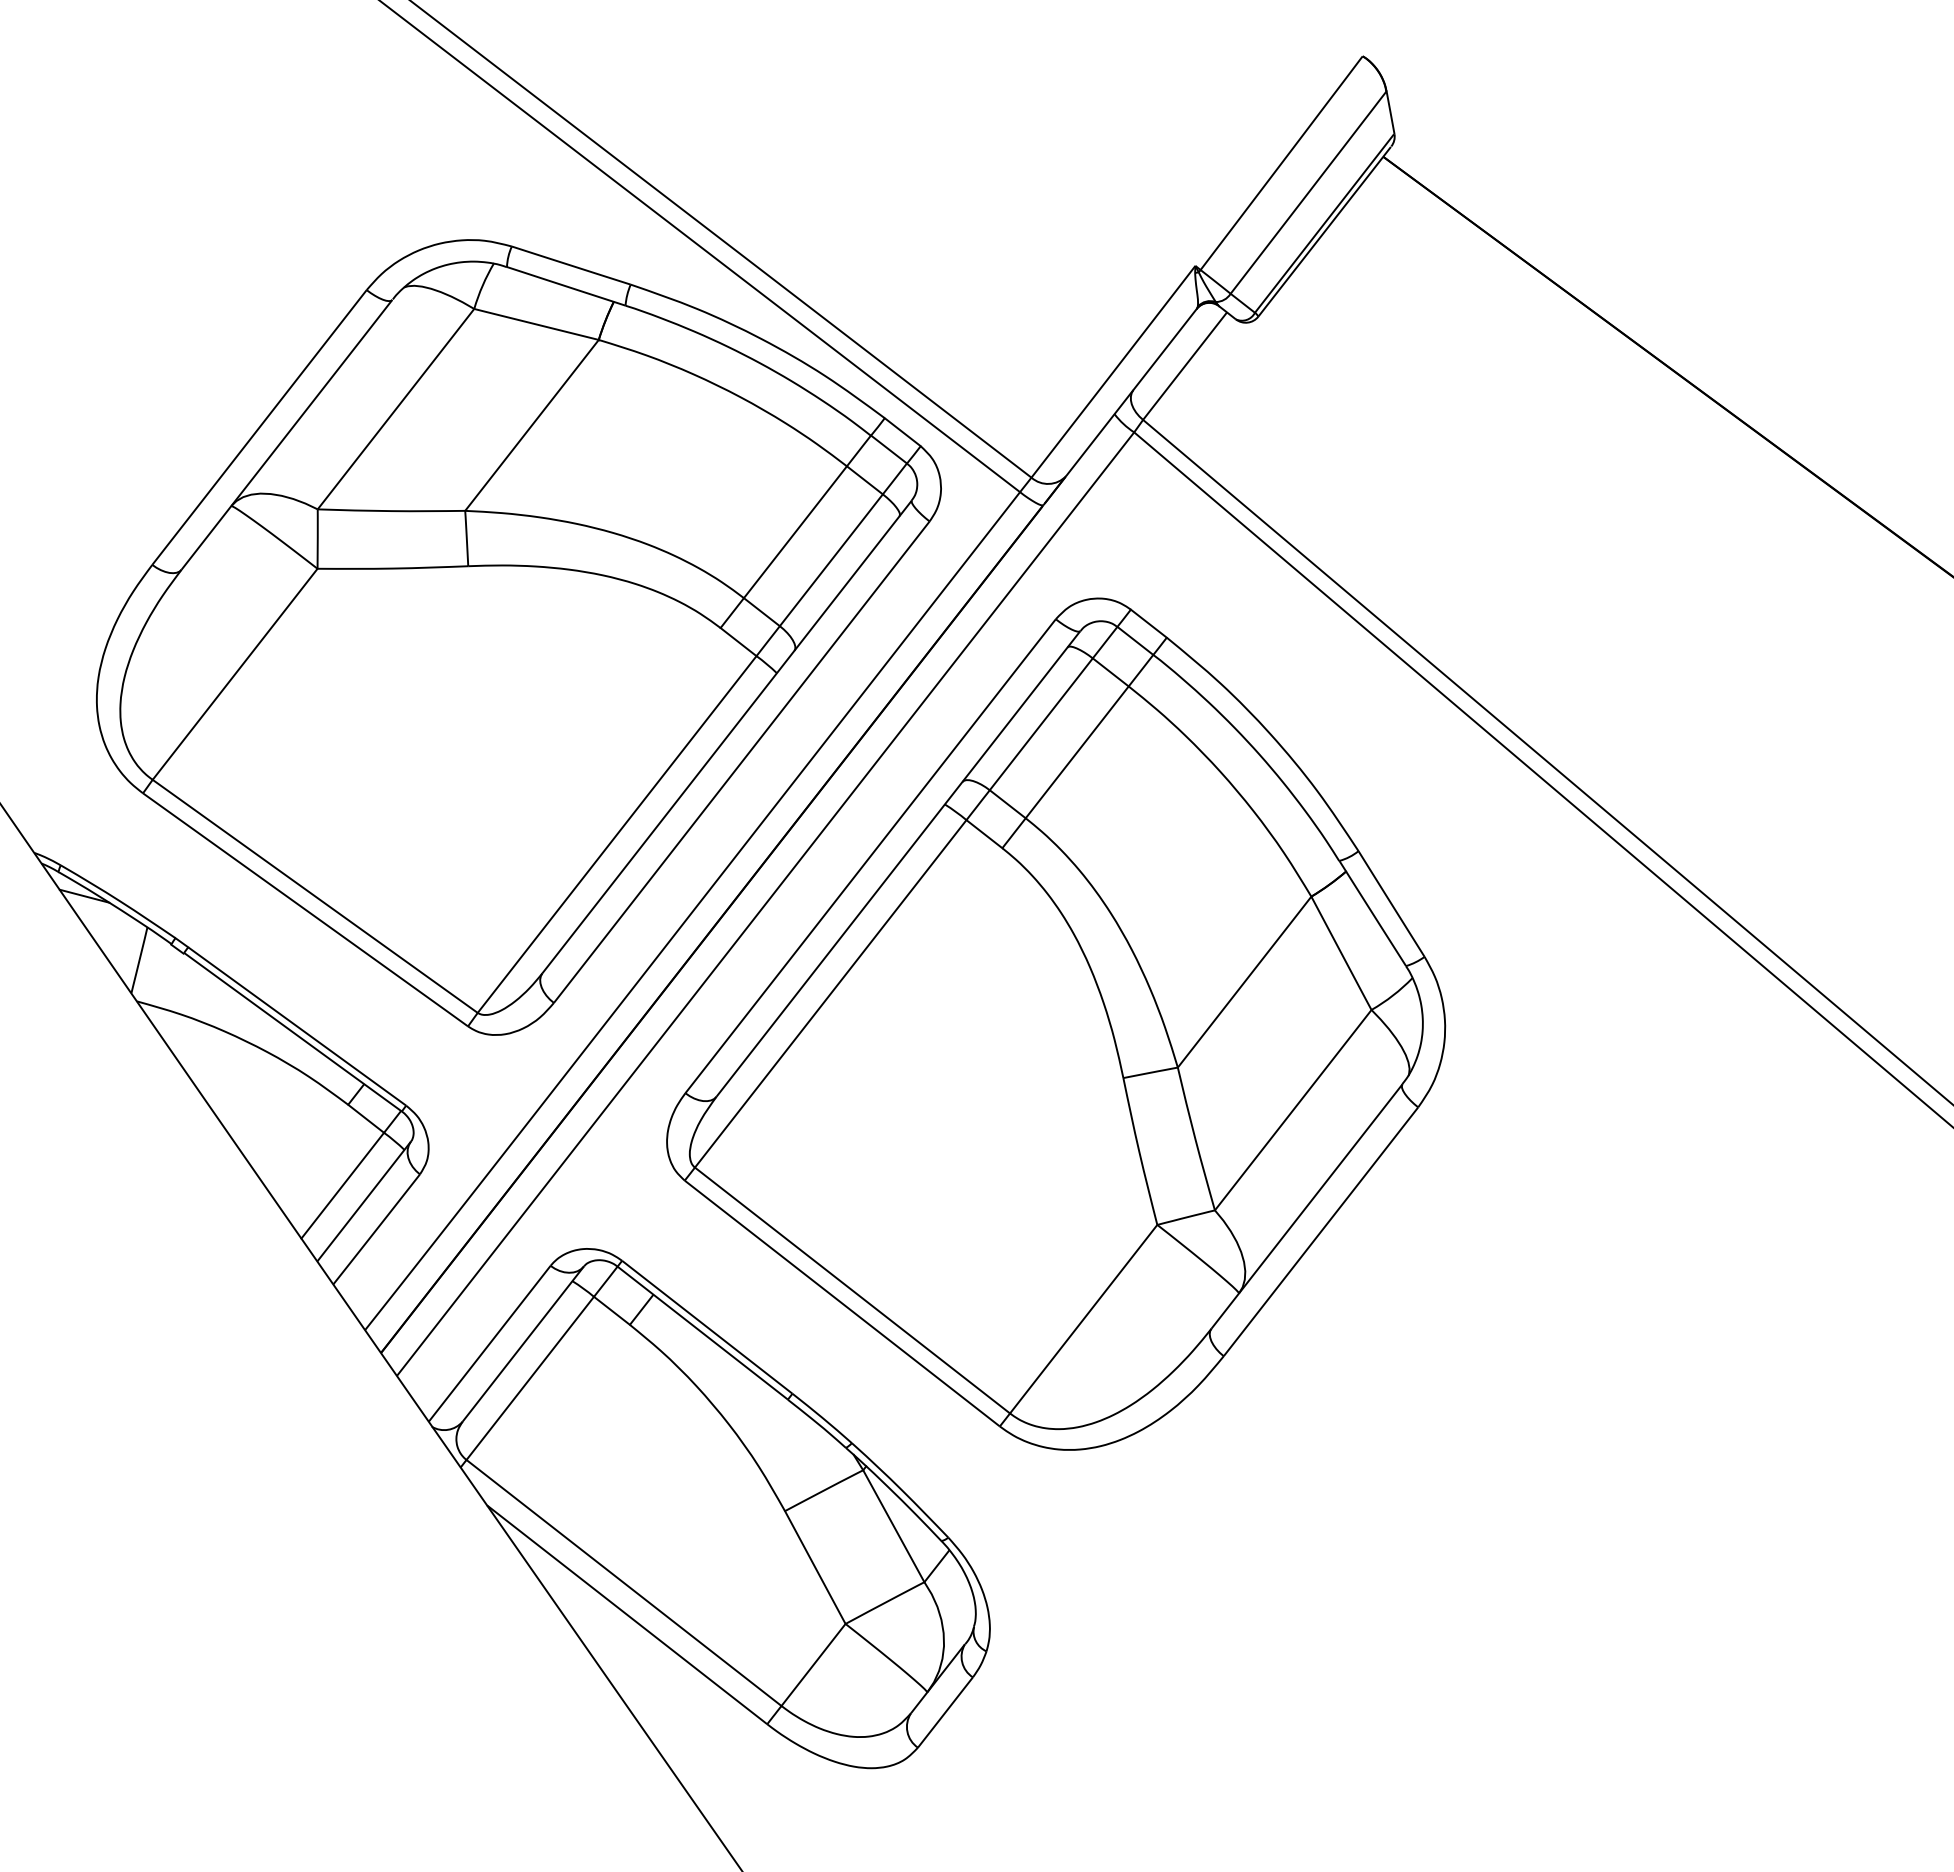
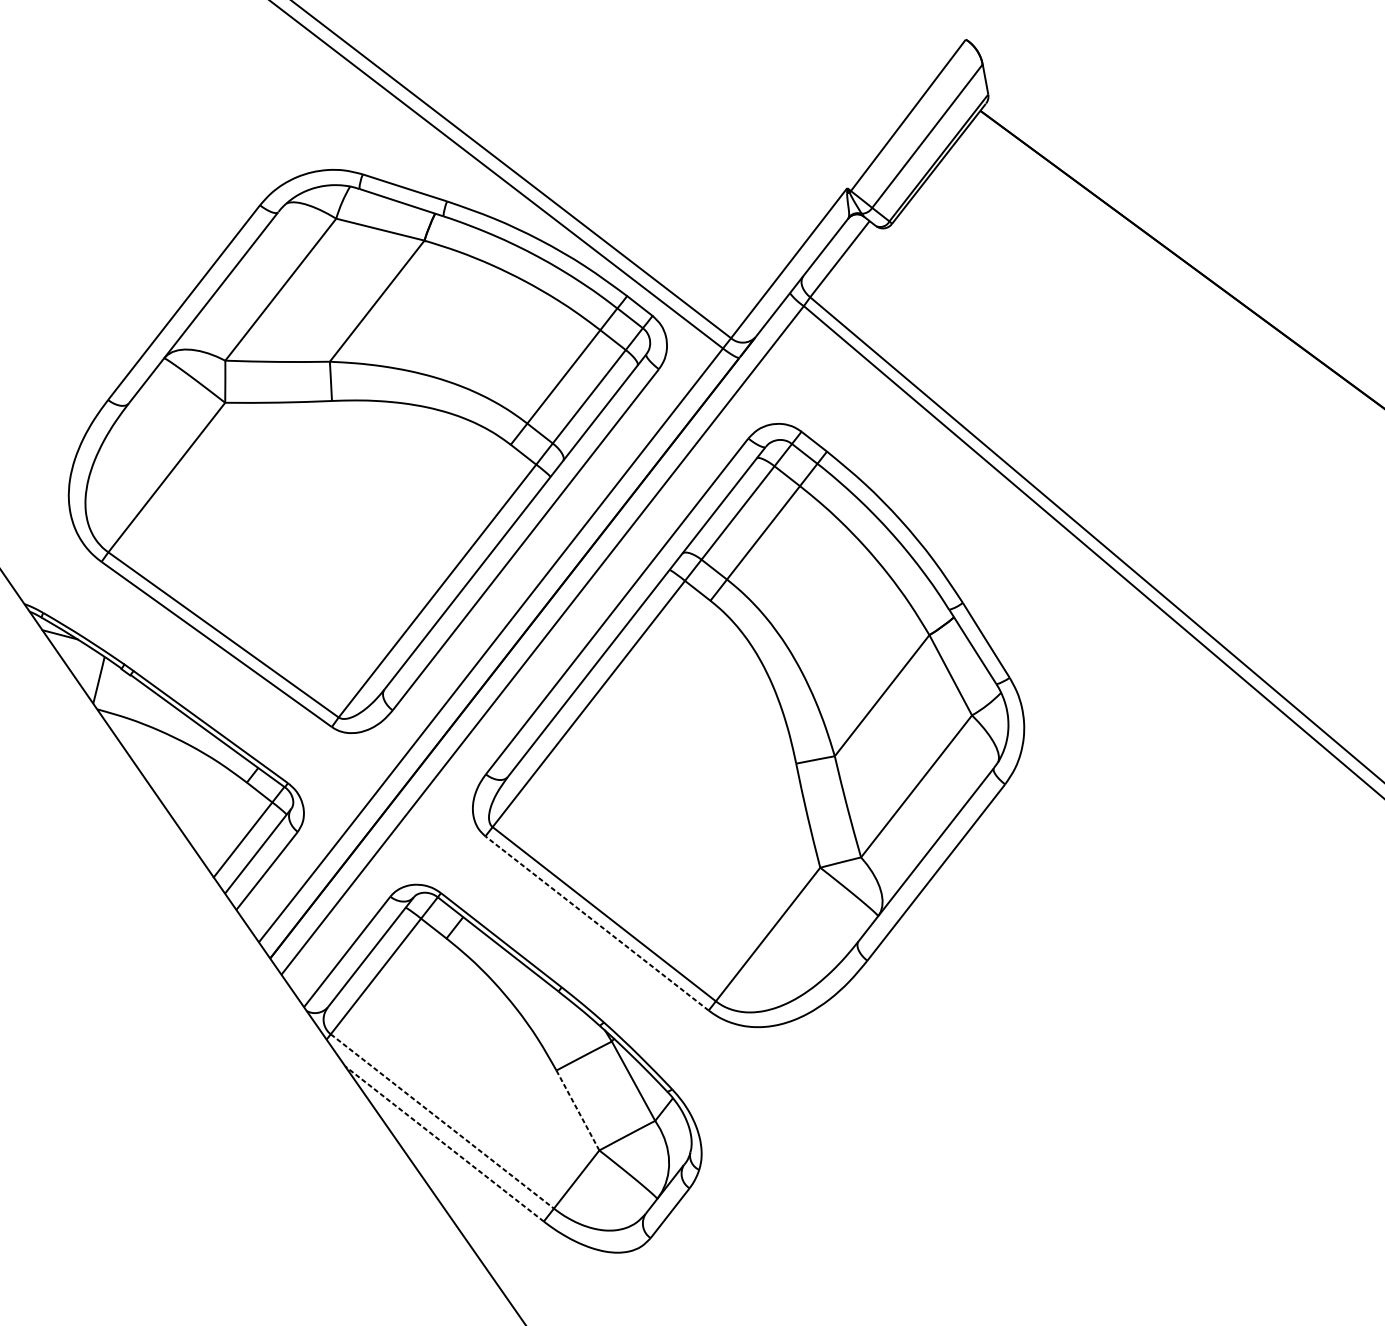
line: (842, 1303) -> (597, 923), solid -> dashed
line: (815, 1567) -> (578, 1110), solid -> dashed
line: (624, 1582) -> (442, 1121), solid -> dashed
line: (627, 1614) -> (444, 1143), solid -> dashed

